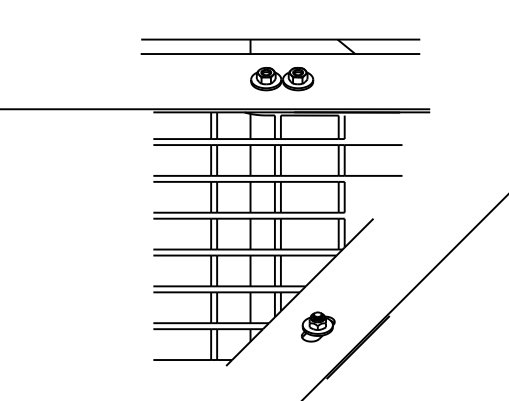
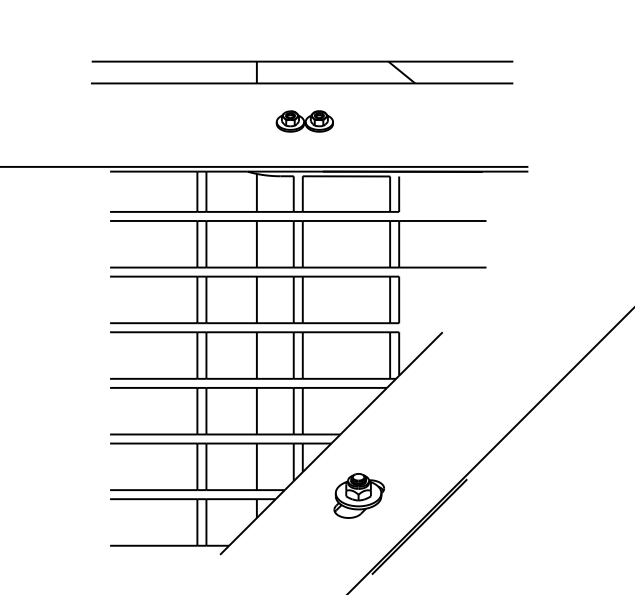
part: (282, 79) -> (305, 121), size x0.6

